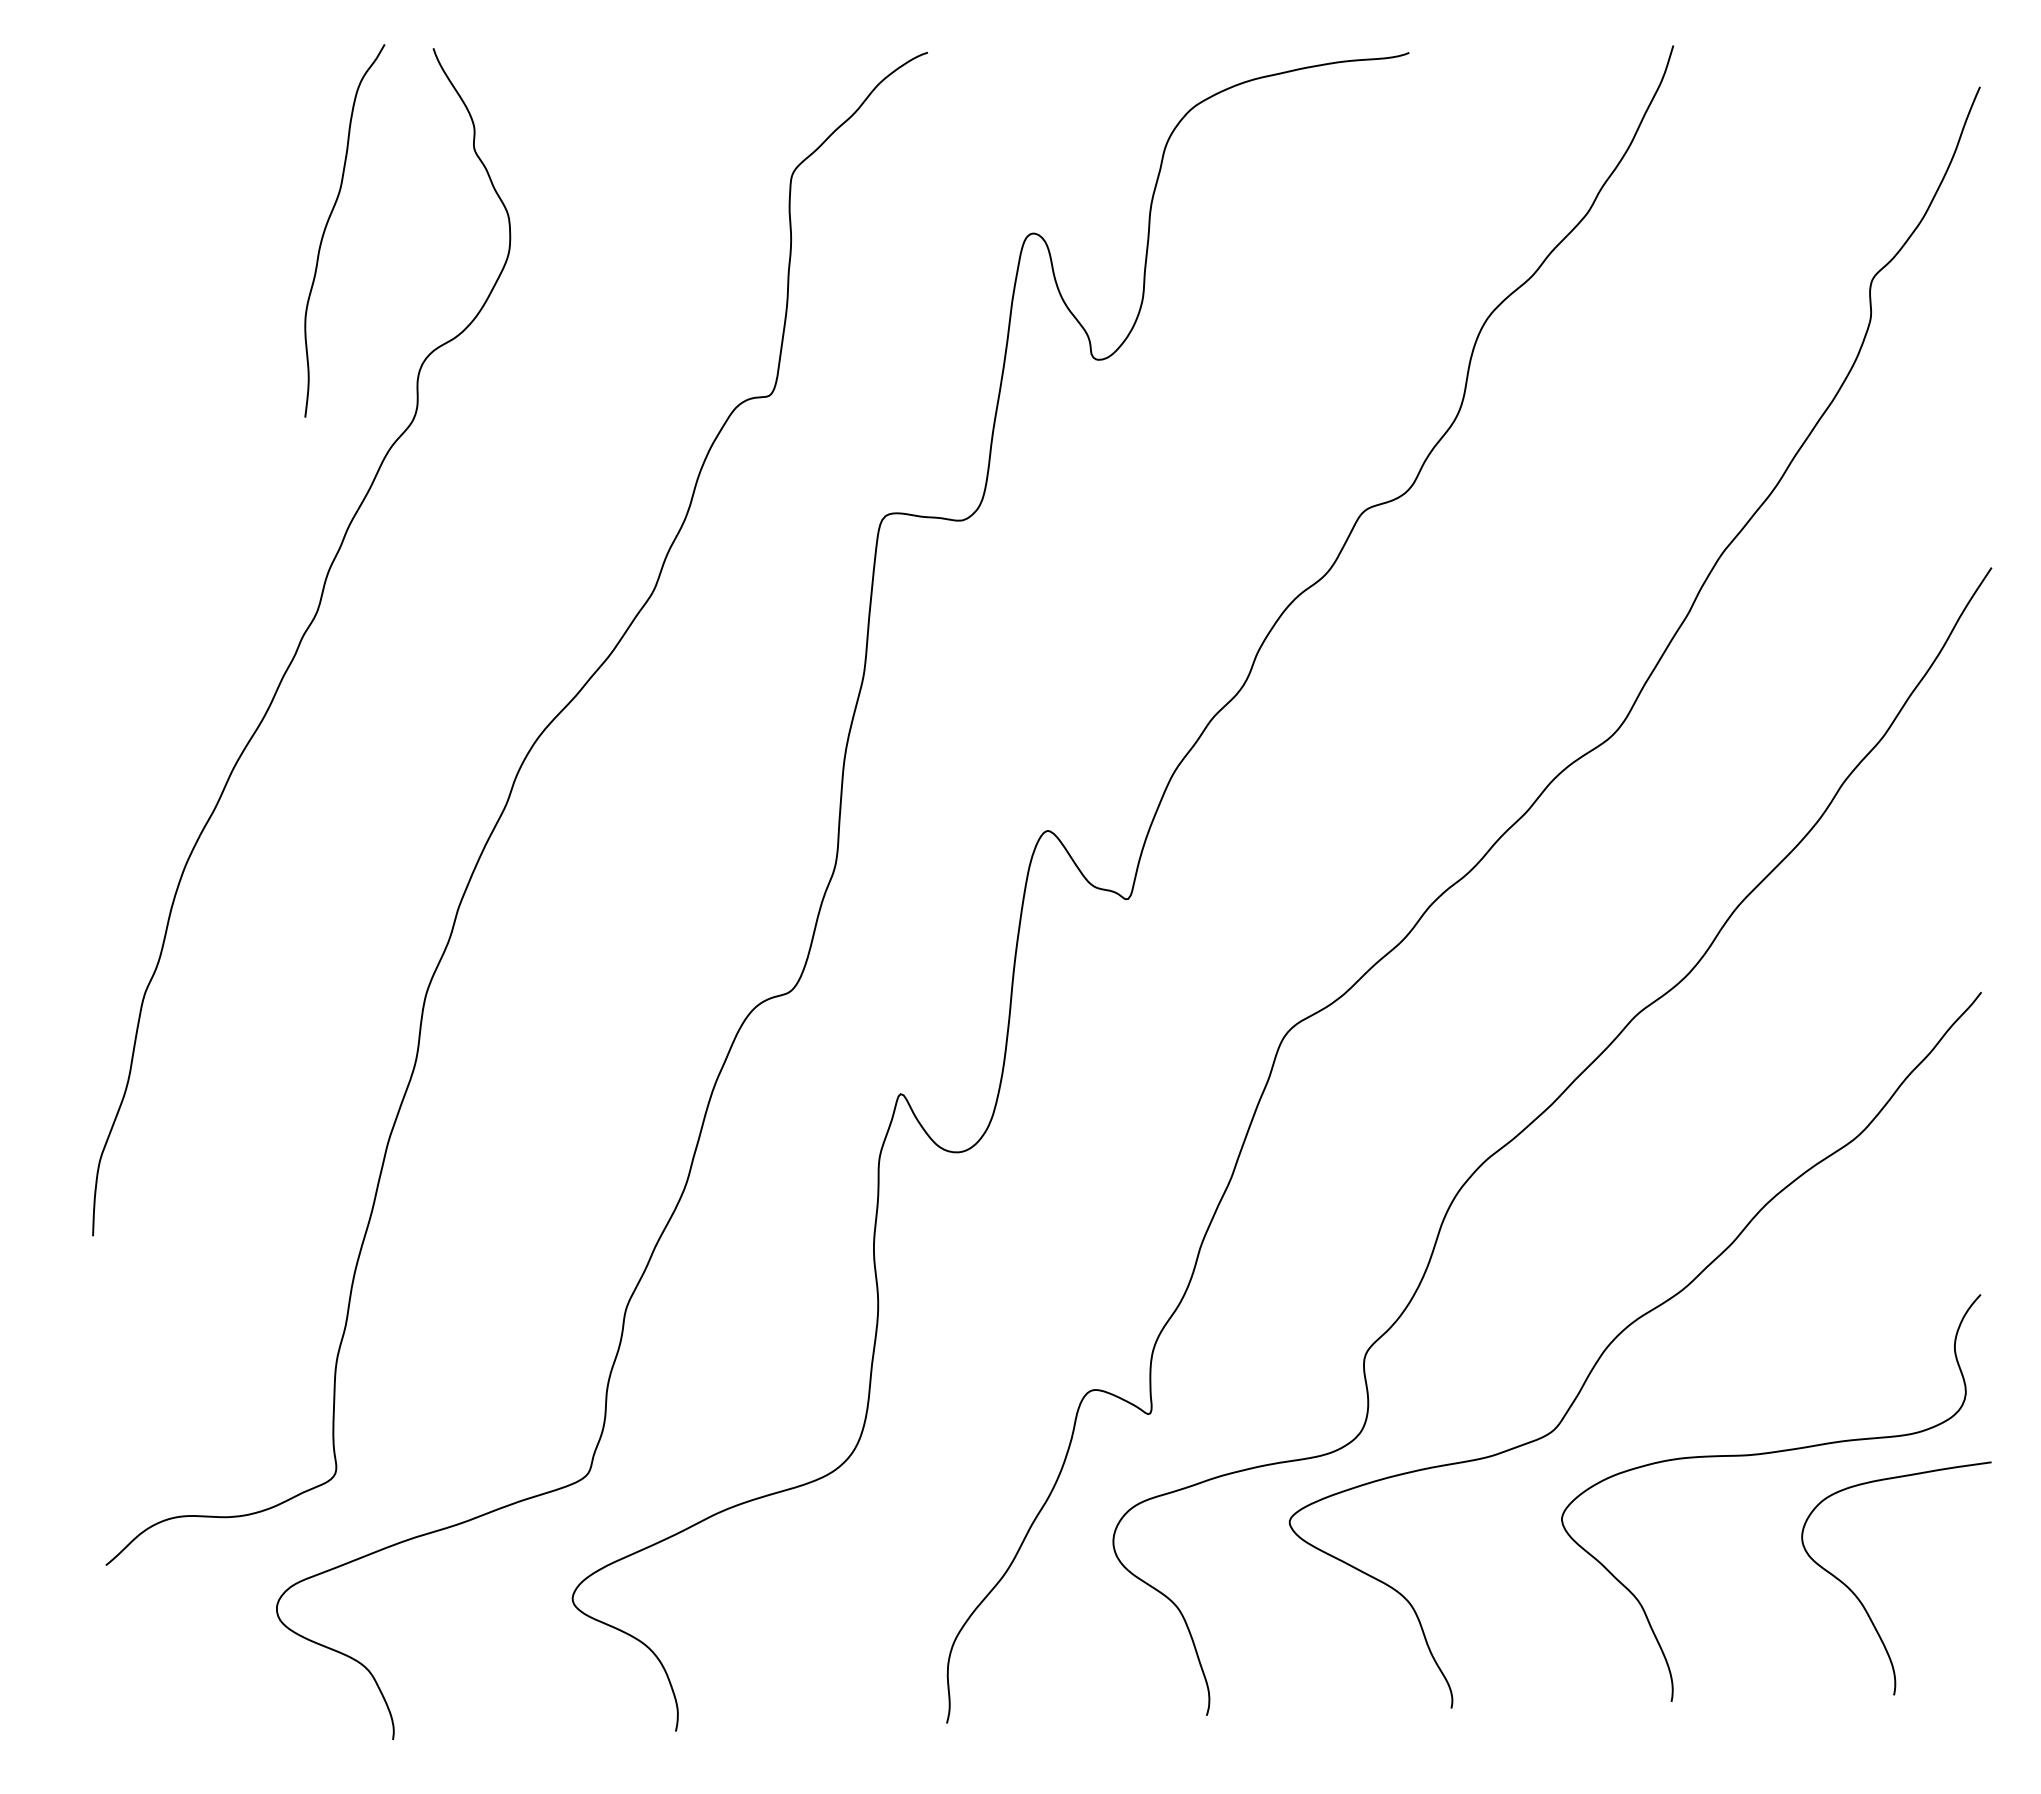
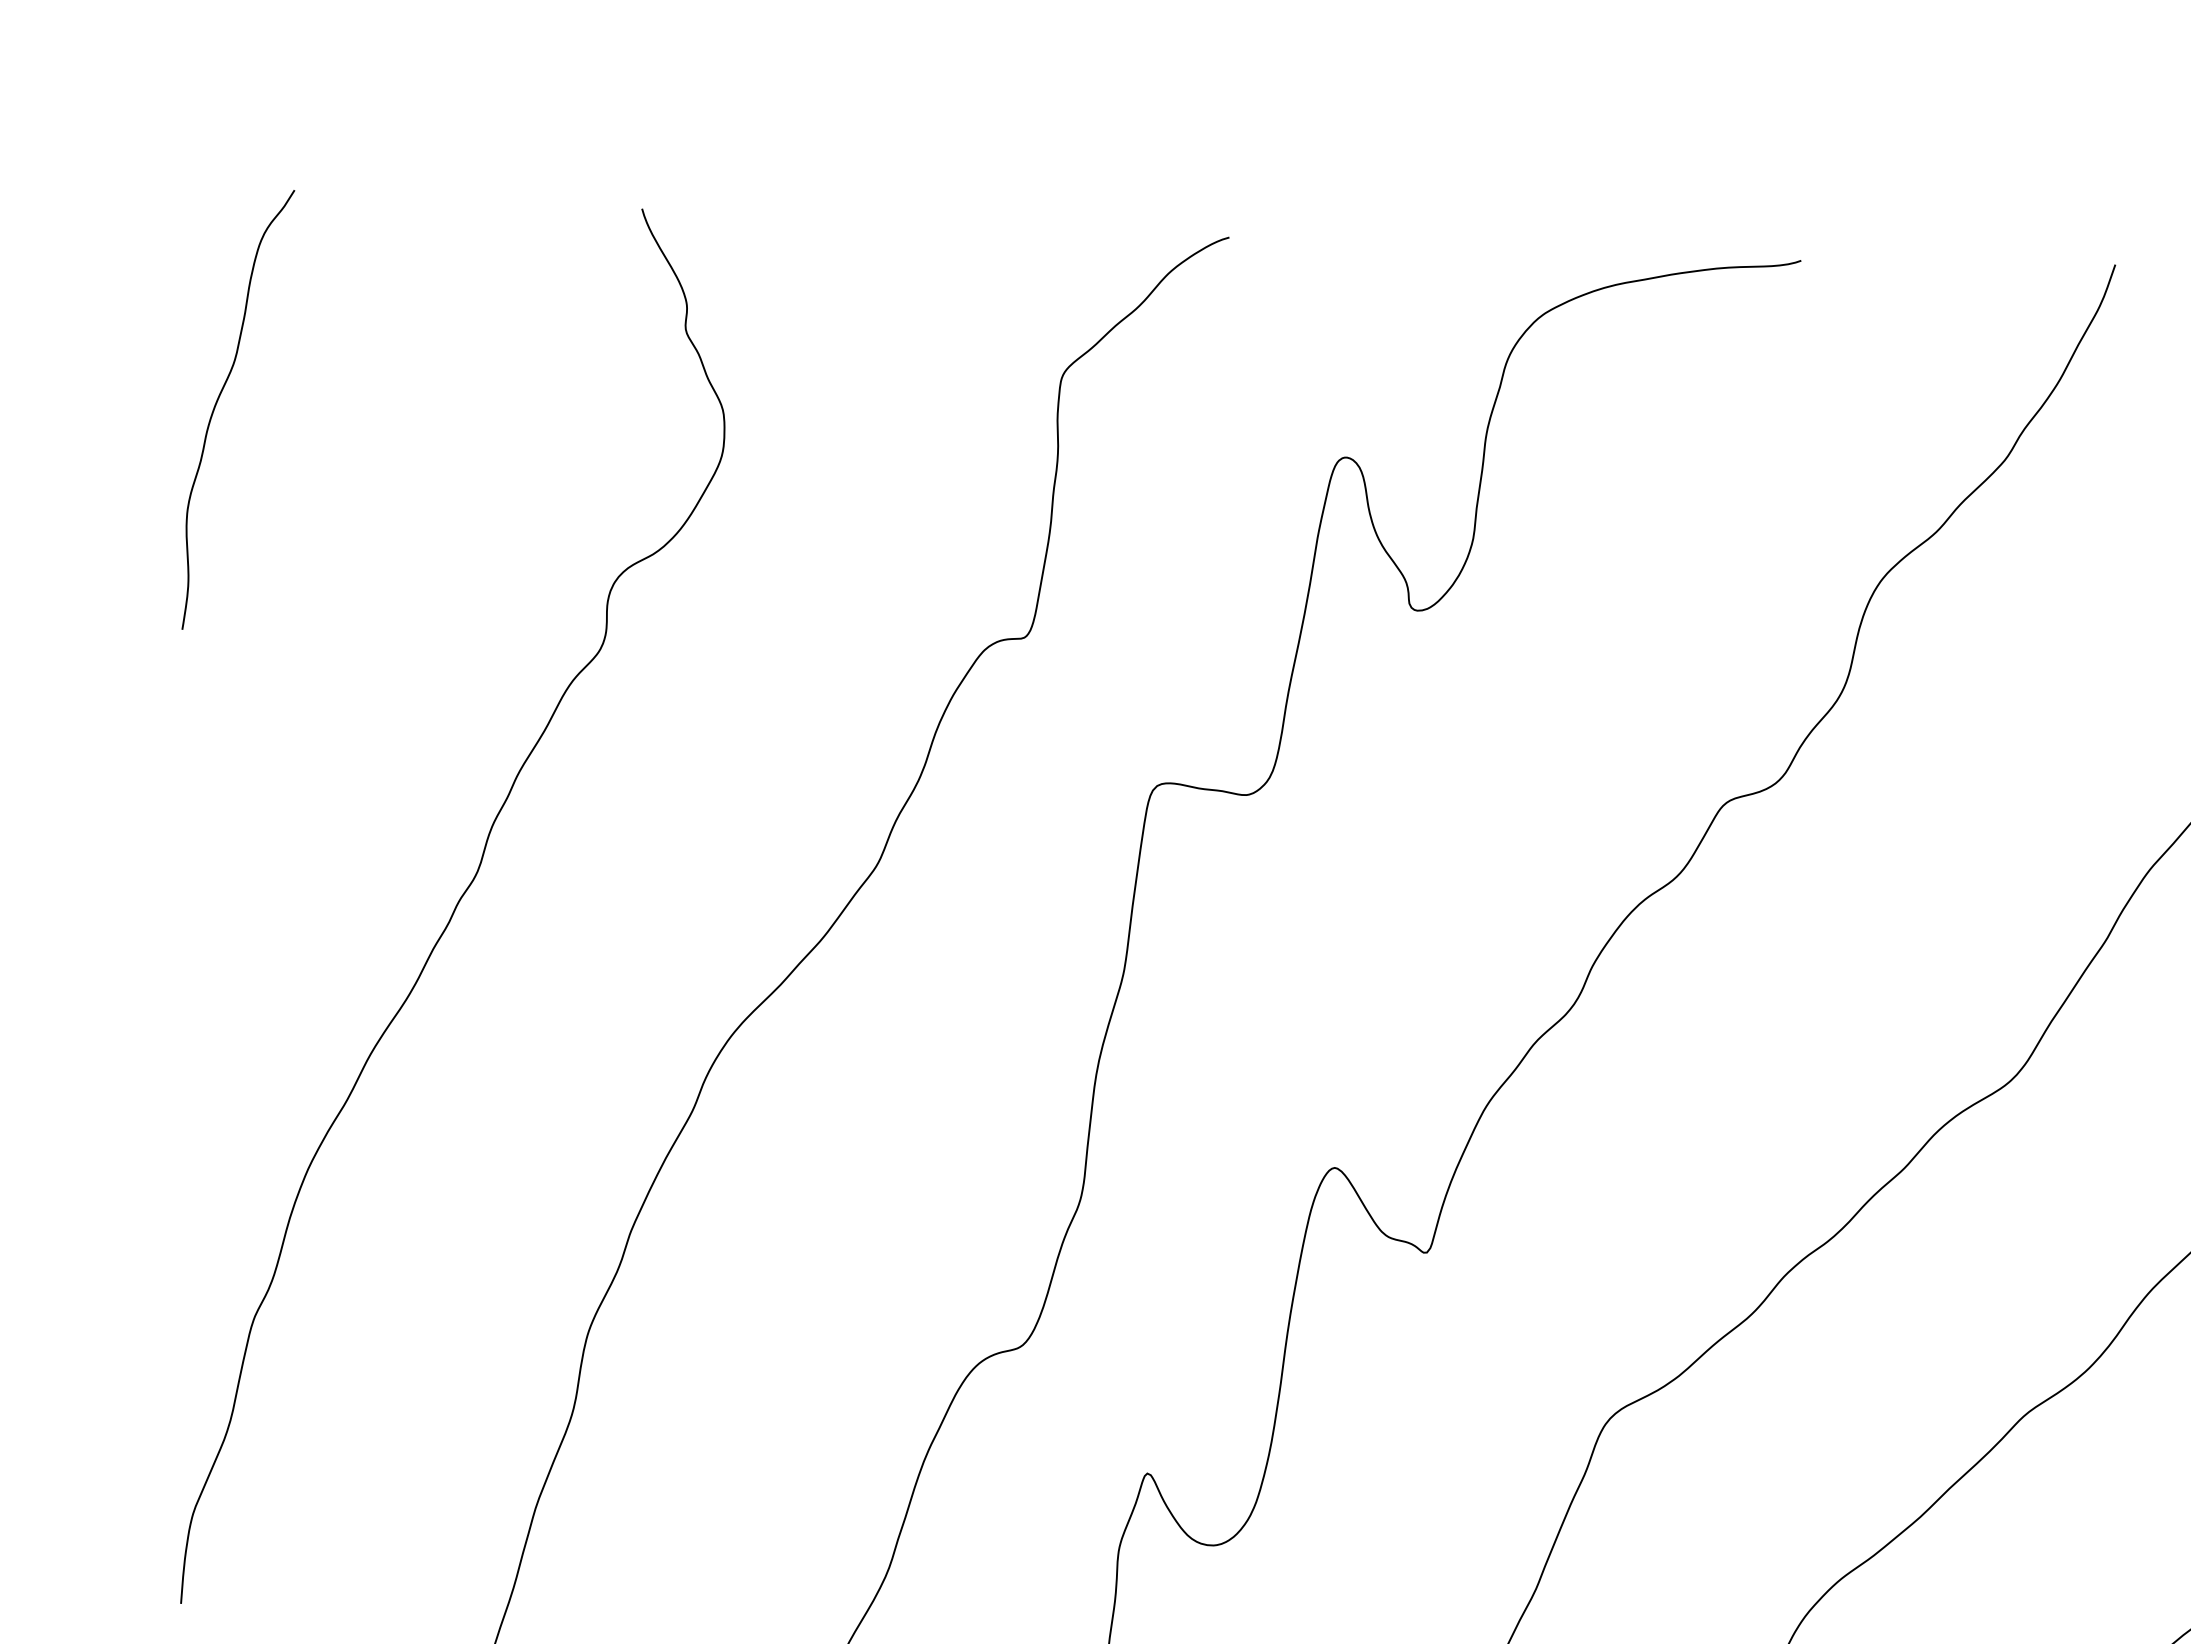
curve: (328, 223) -> (219, 400), moved

